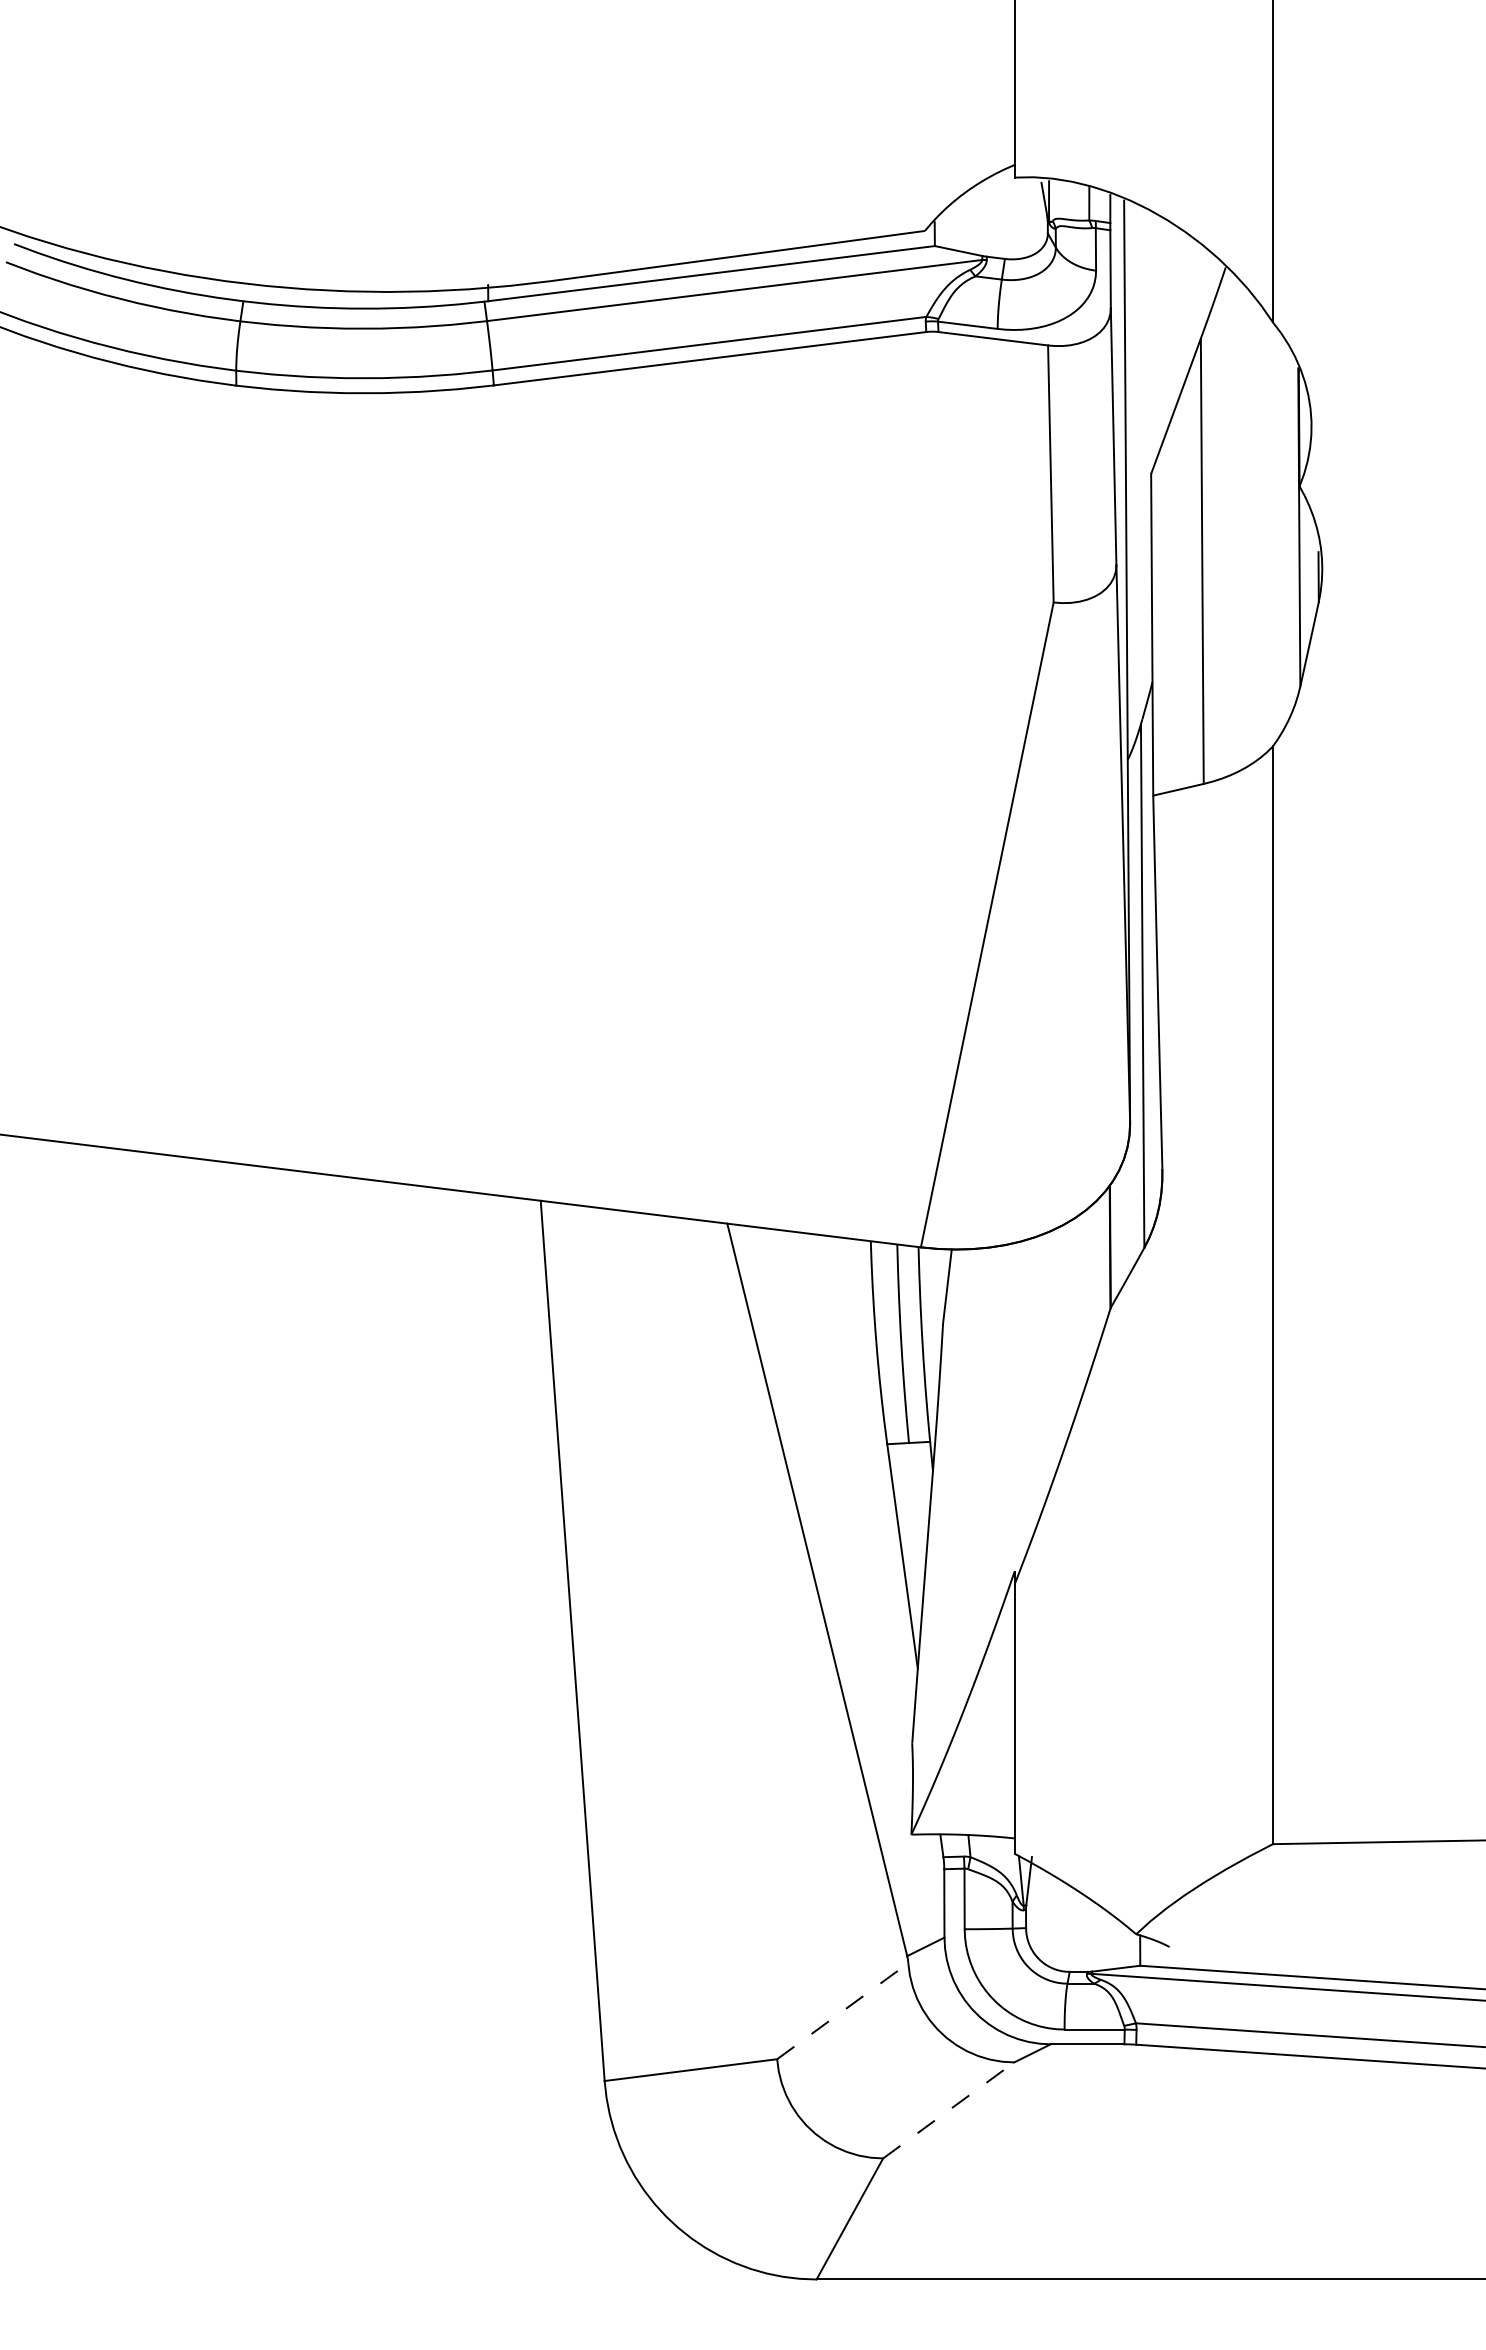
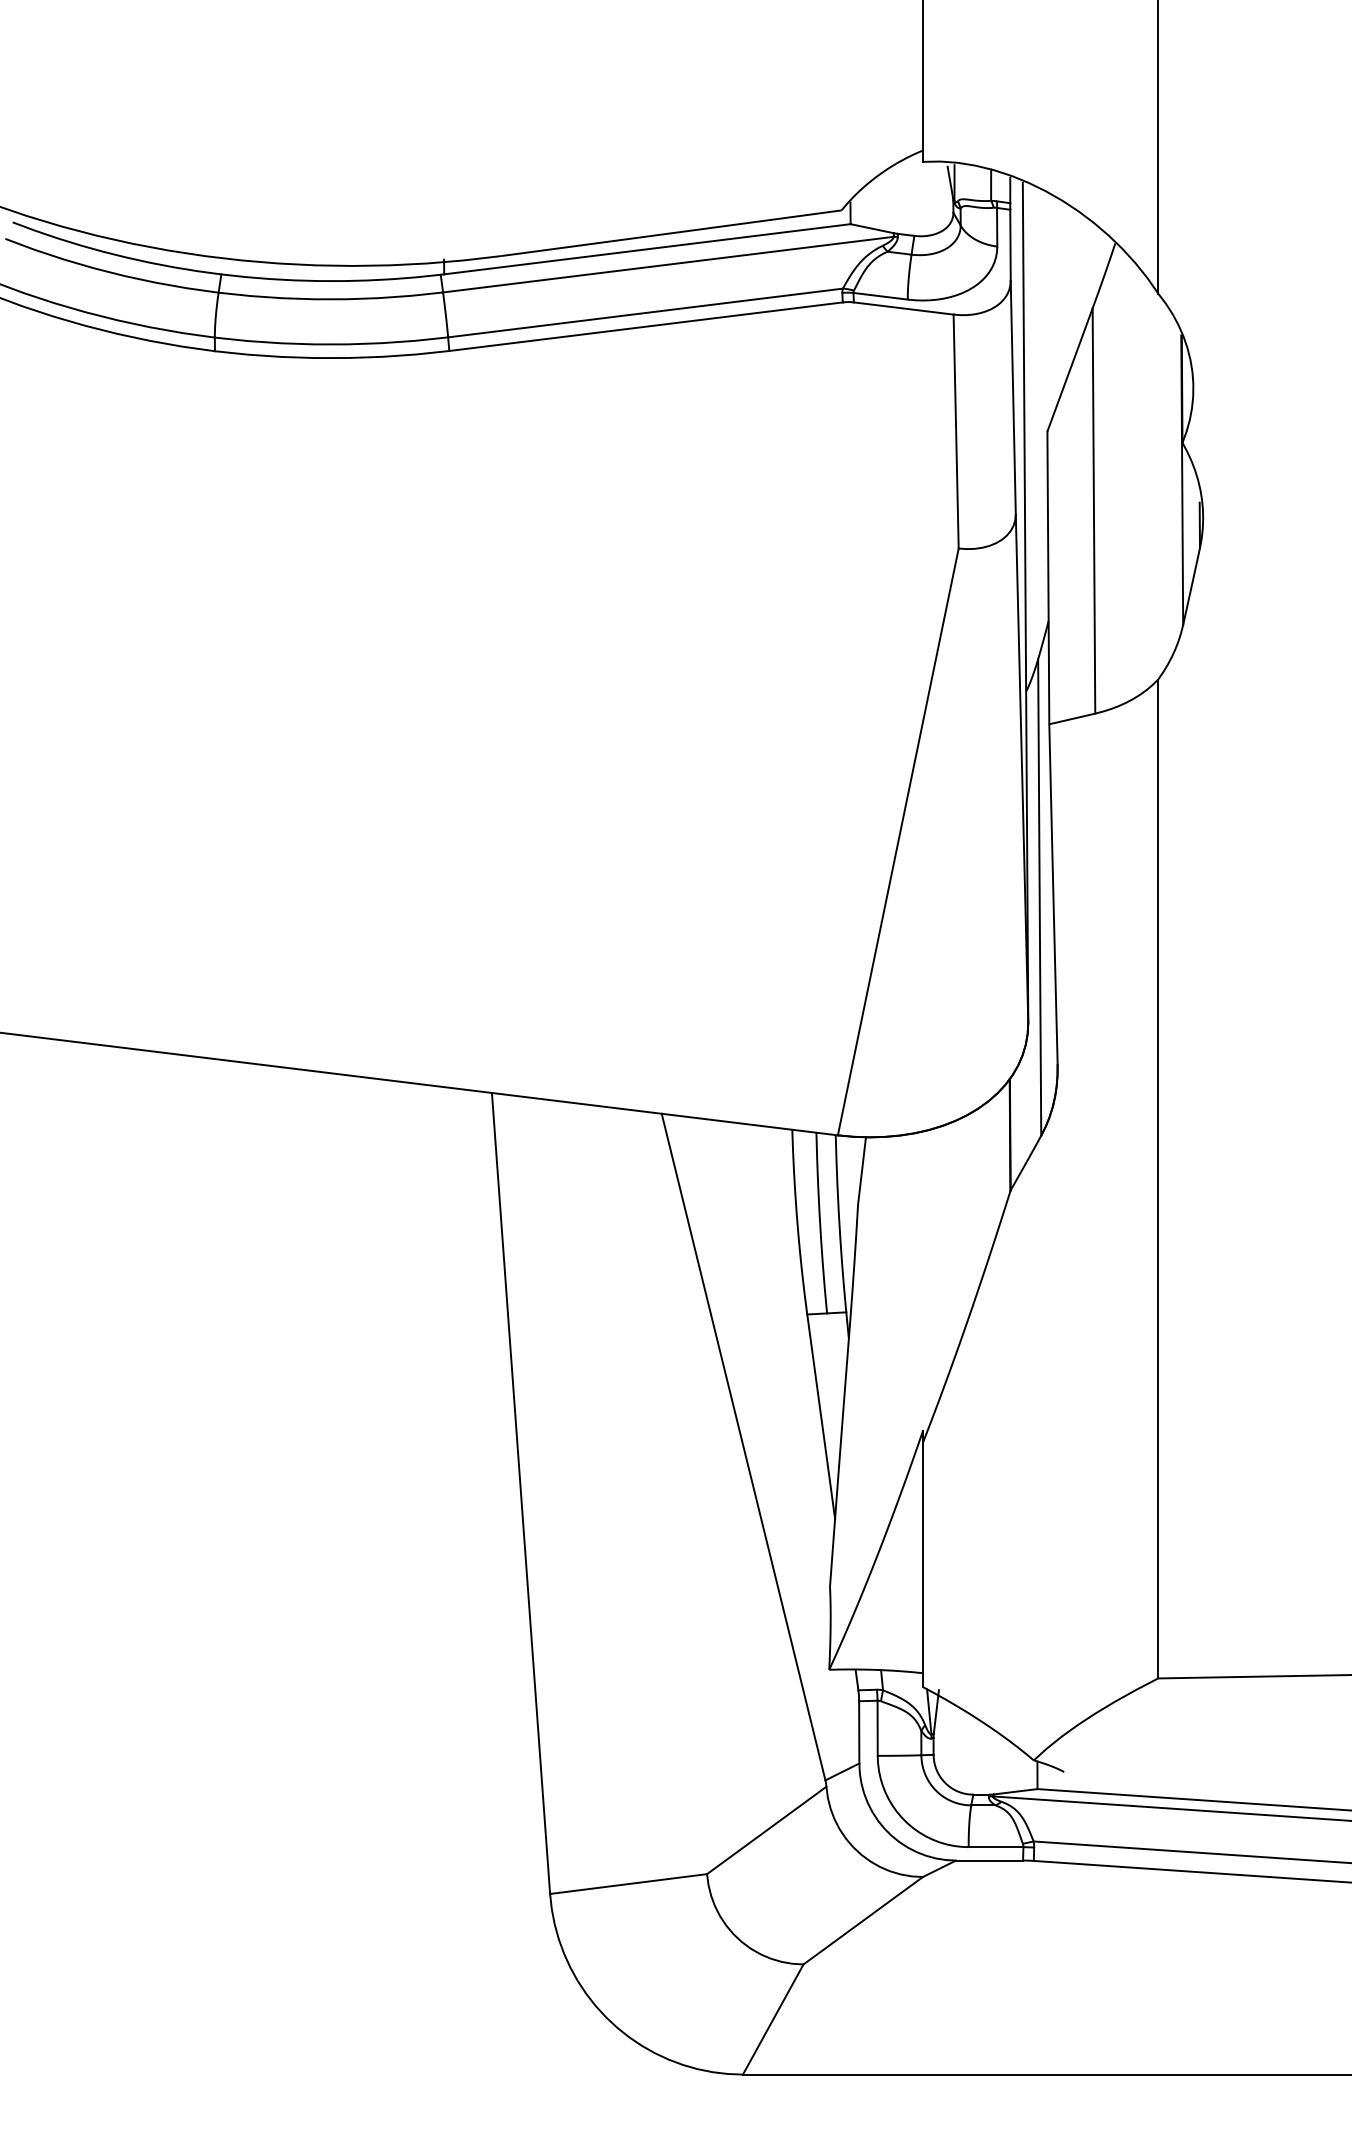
line: (843, 2010) -> (767, 1829), dashed -> solid
line: (949, 2110) -> (863, 1920), dashed -> solid

